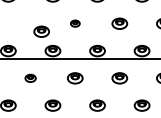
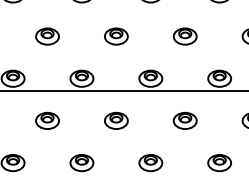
part: (75, 23) -> (116, 36), size x1.67
part: (41, 31) -> (47, 36), moved
part: (30, 78) -> (47, 121), size x1.43

